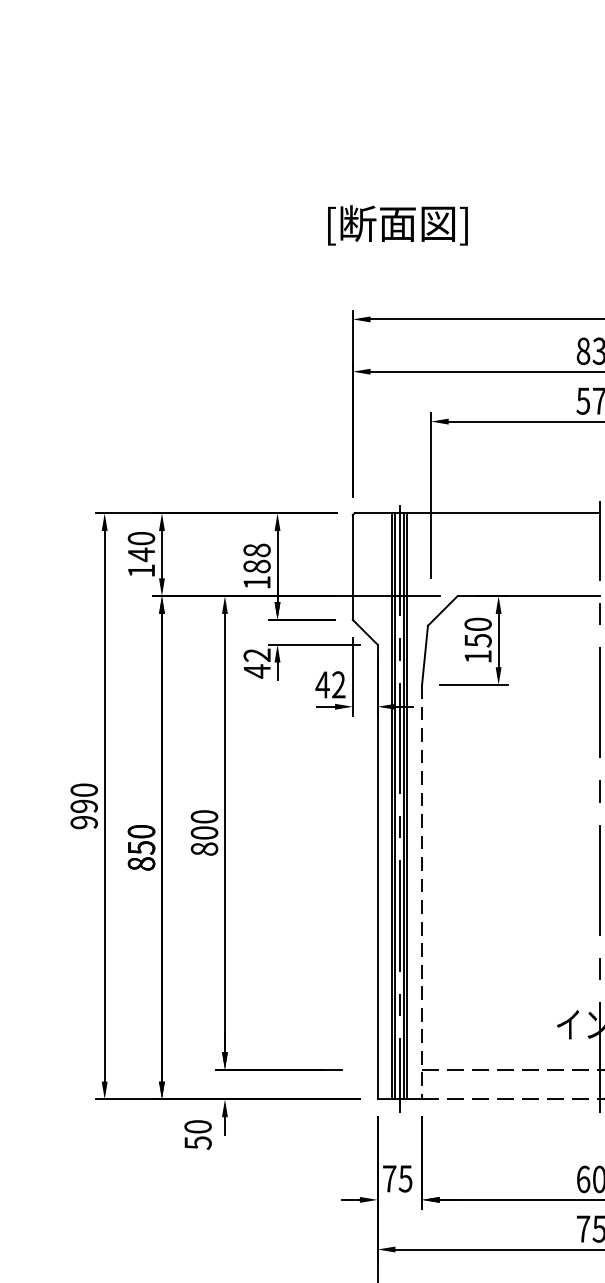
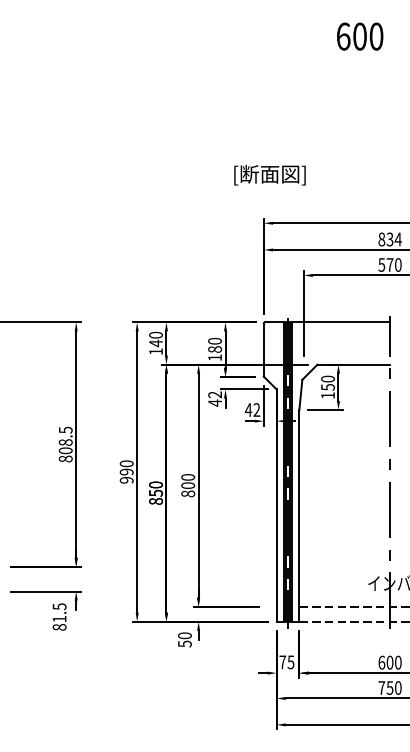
text: (396, 224) -> (269, 174), moved
text: (255, 548) -> (214, 340), 188 -> 180
line: (422, 891) -> (299, 515), dashed -> solid

